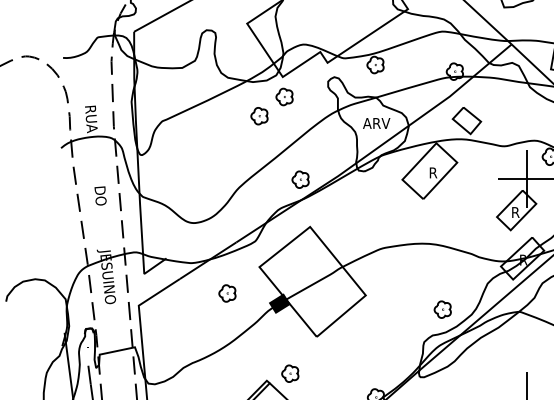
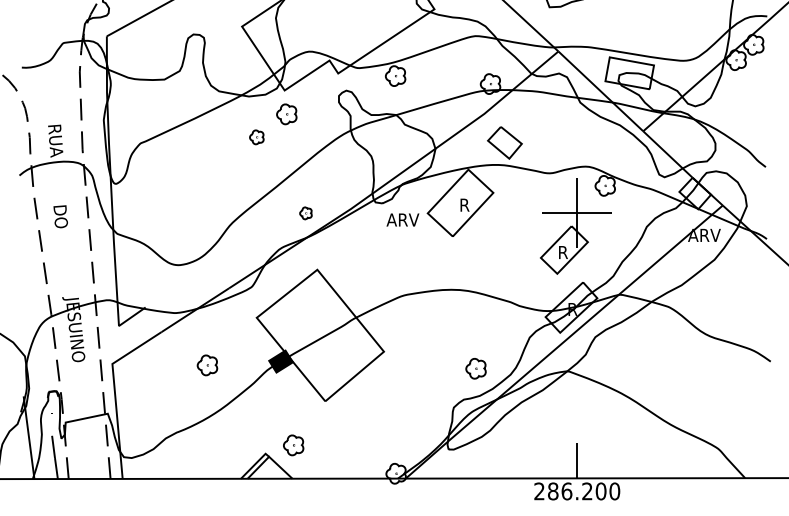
part: (259, 116) -> (256, 137), size x0.7
text: (376, 123) -> (402, 219), moved
part: (300, 179) -> (305, 213), size x0.6
text: (100, 195) -> (60, 216), moved
part: (227, 293) -> (207, 365), moved

